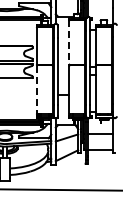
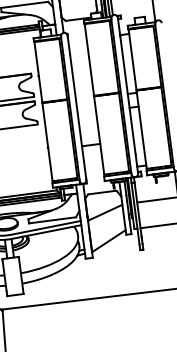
line: (69, 43) -> (89, 61), dashed -> solid
line: (37, 90) -> (48, 143), dashed -> solid

